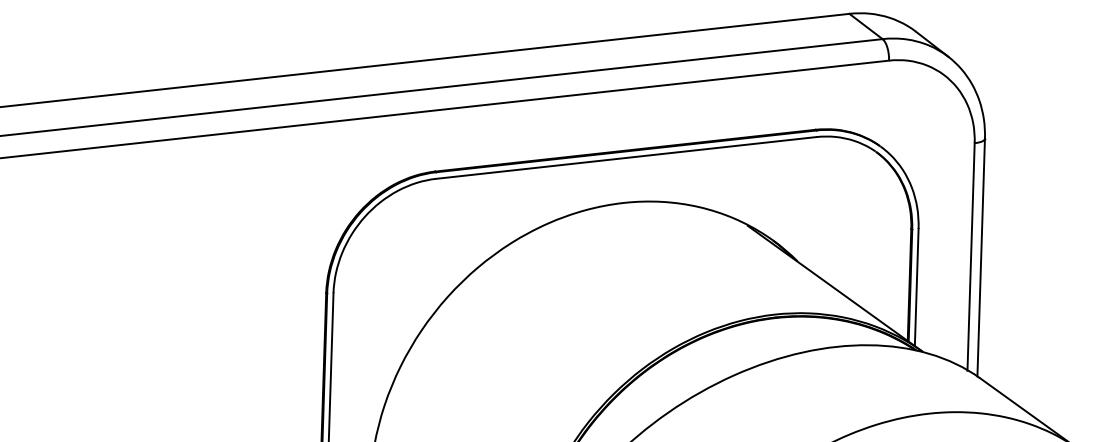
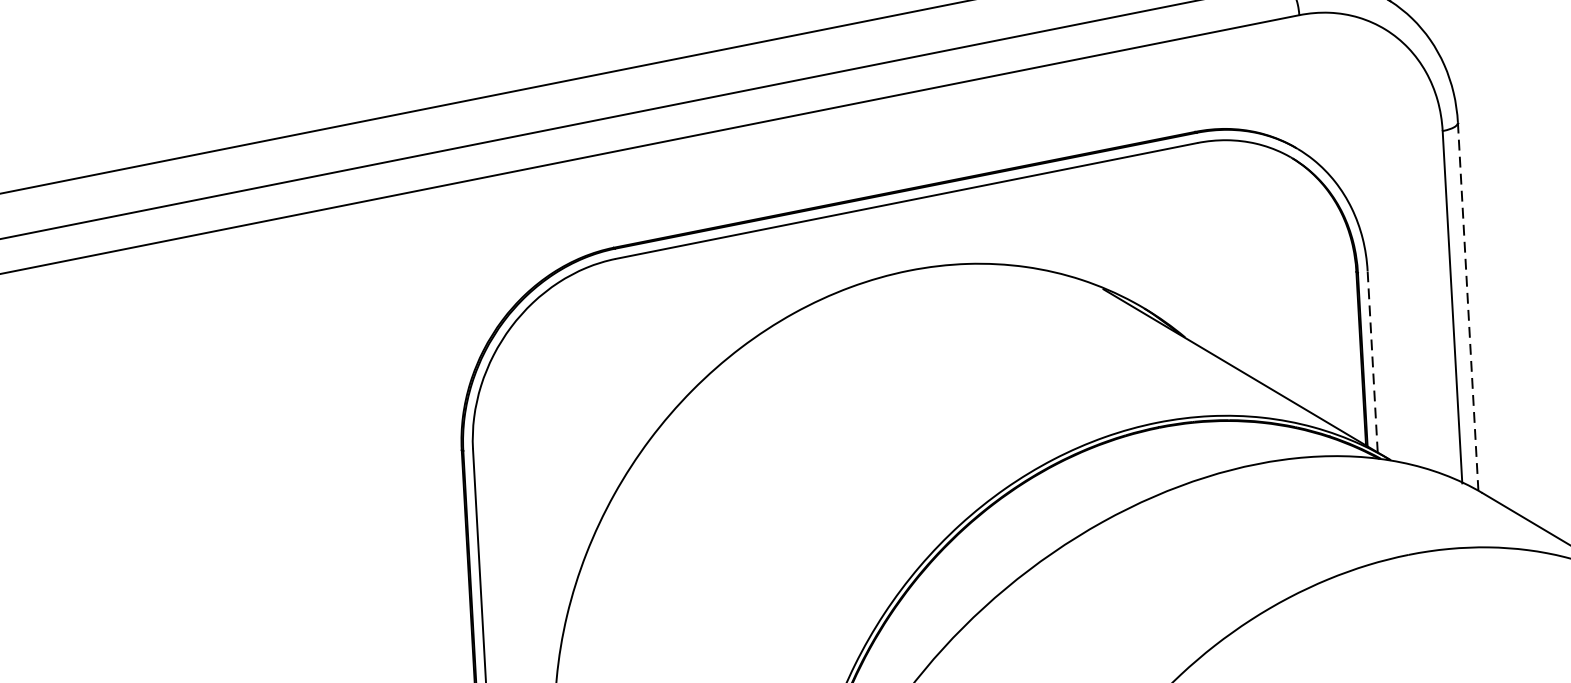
line: (981, 257) -> (1468, 306), solid -> dashed
line: (916, 287) -> (1372, 361), solid -> dashed

